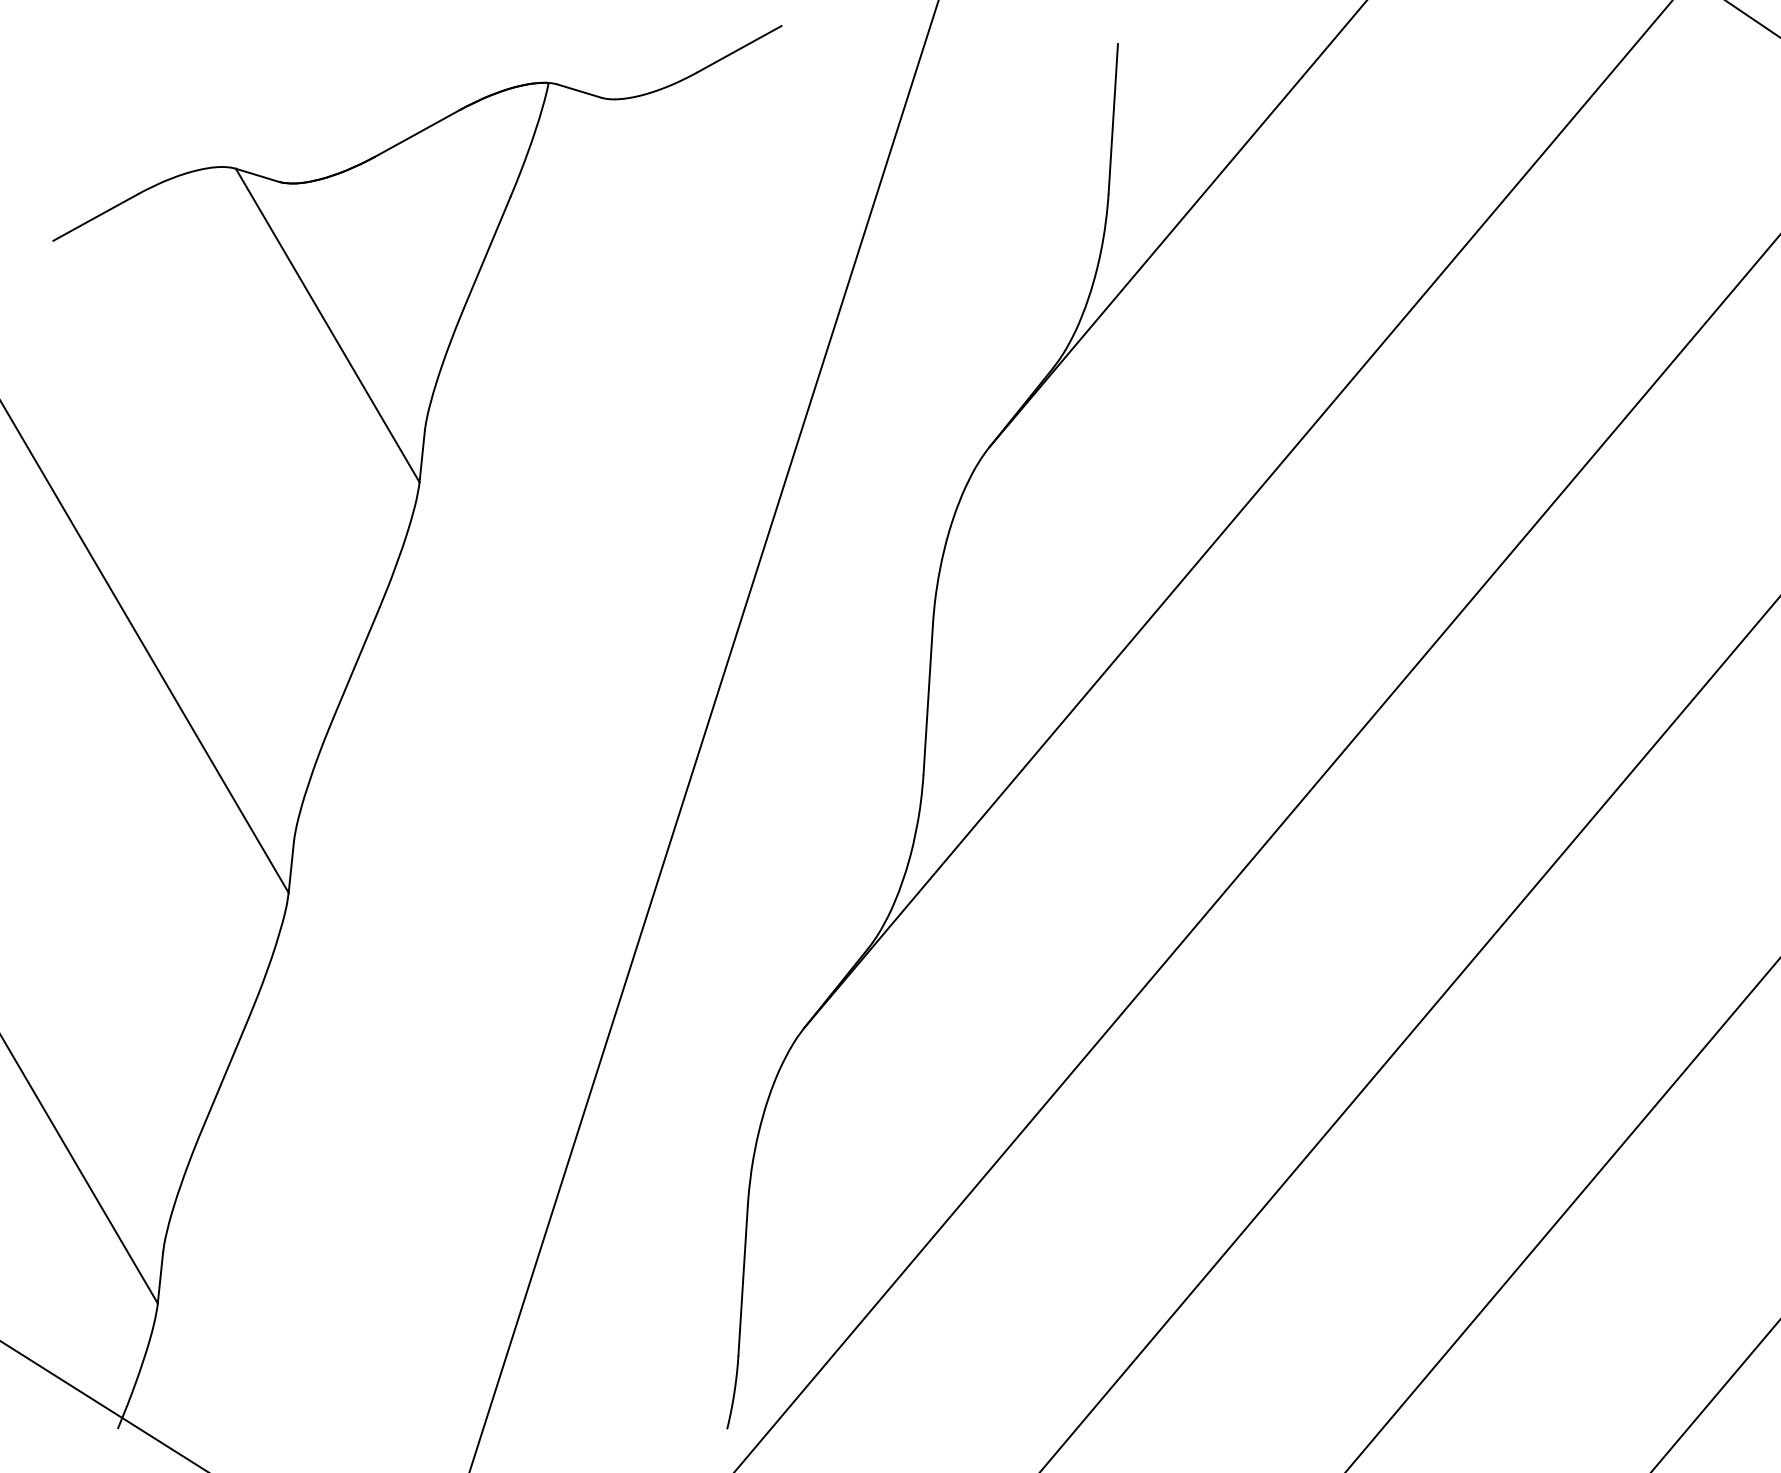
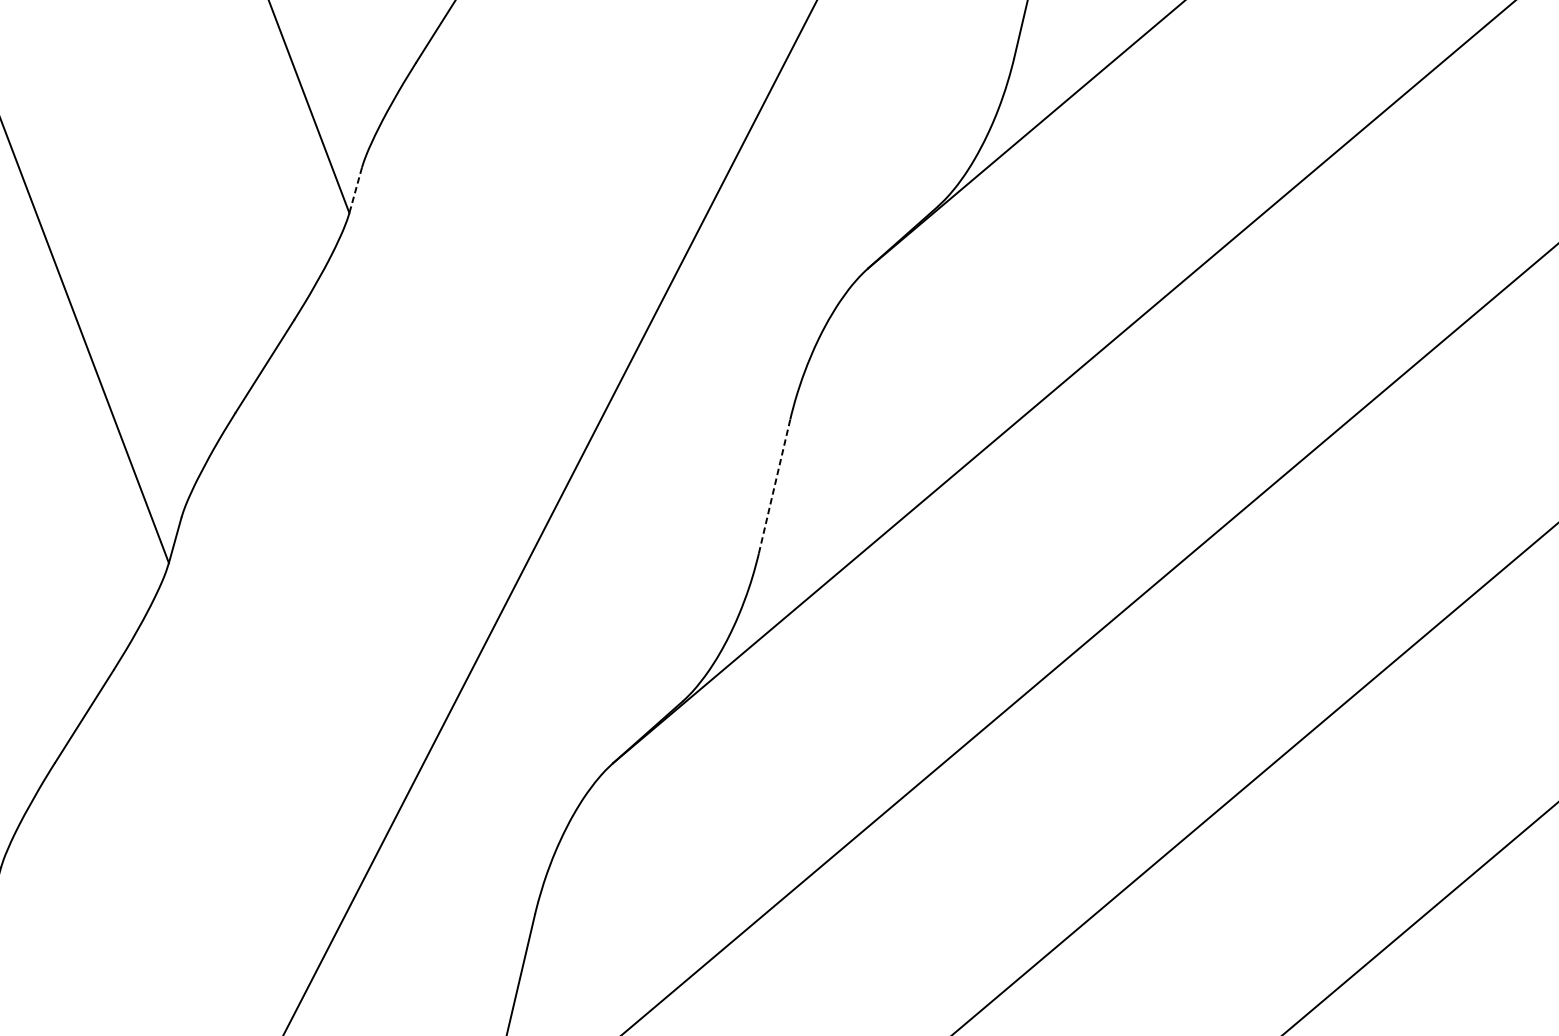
line: (422, 456) -> (355, 190), solid -> dashed
line: (928, 699) -> (774, 486), solid -> dashed

